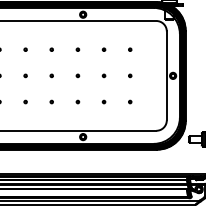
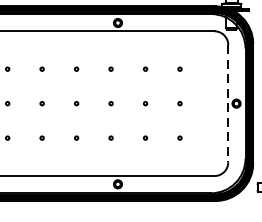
line: (166, 76) -> (227, 104), solid -> dashed

